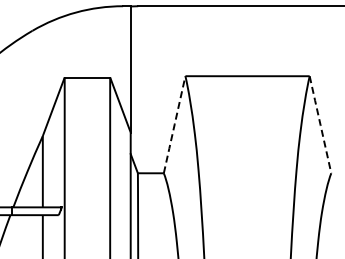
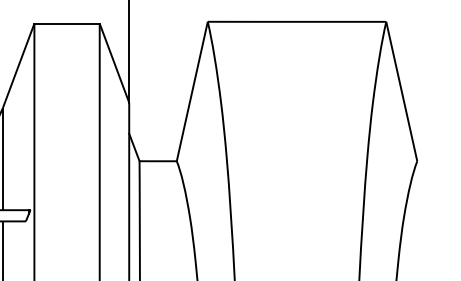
line: (320, 124) -> (401, 91), dashed -> solid
line: (174, 125) -> (192, 92), dashed -> solid

